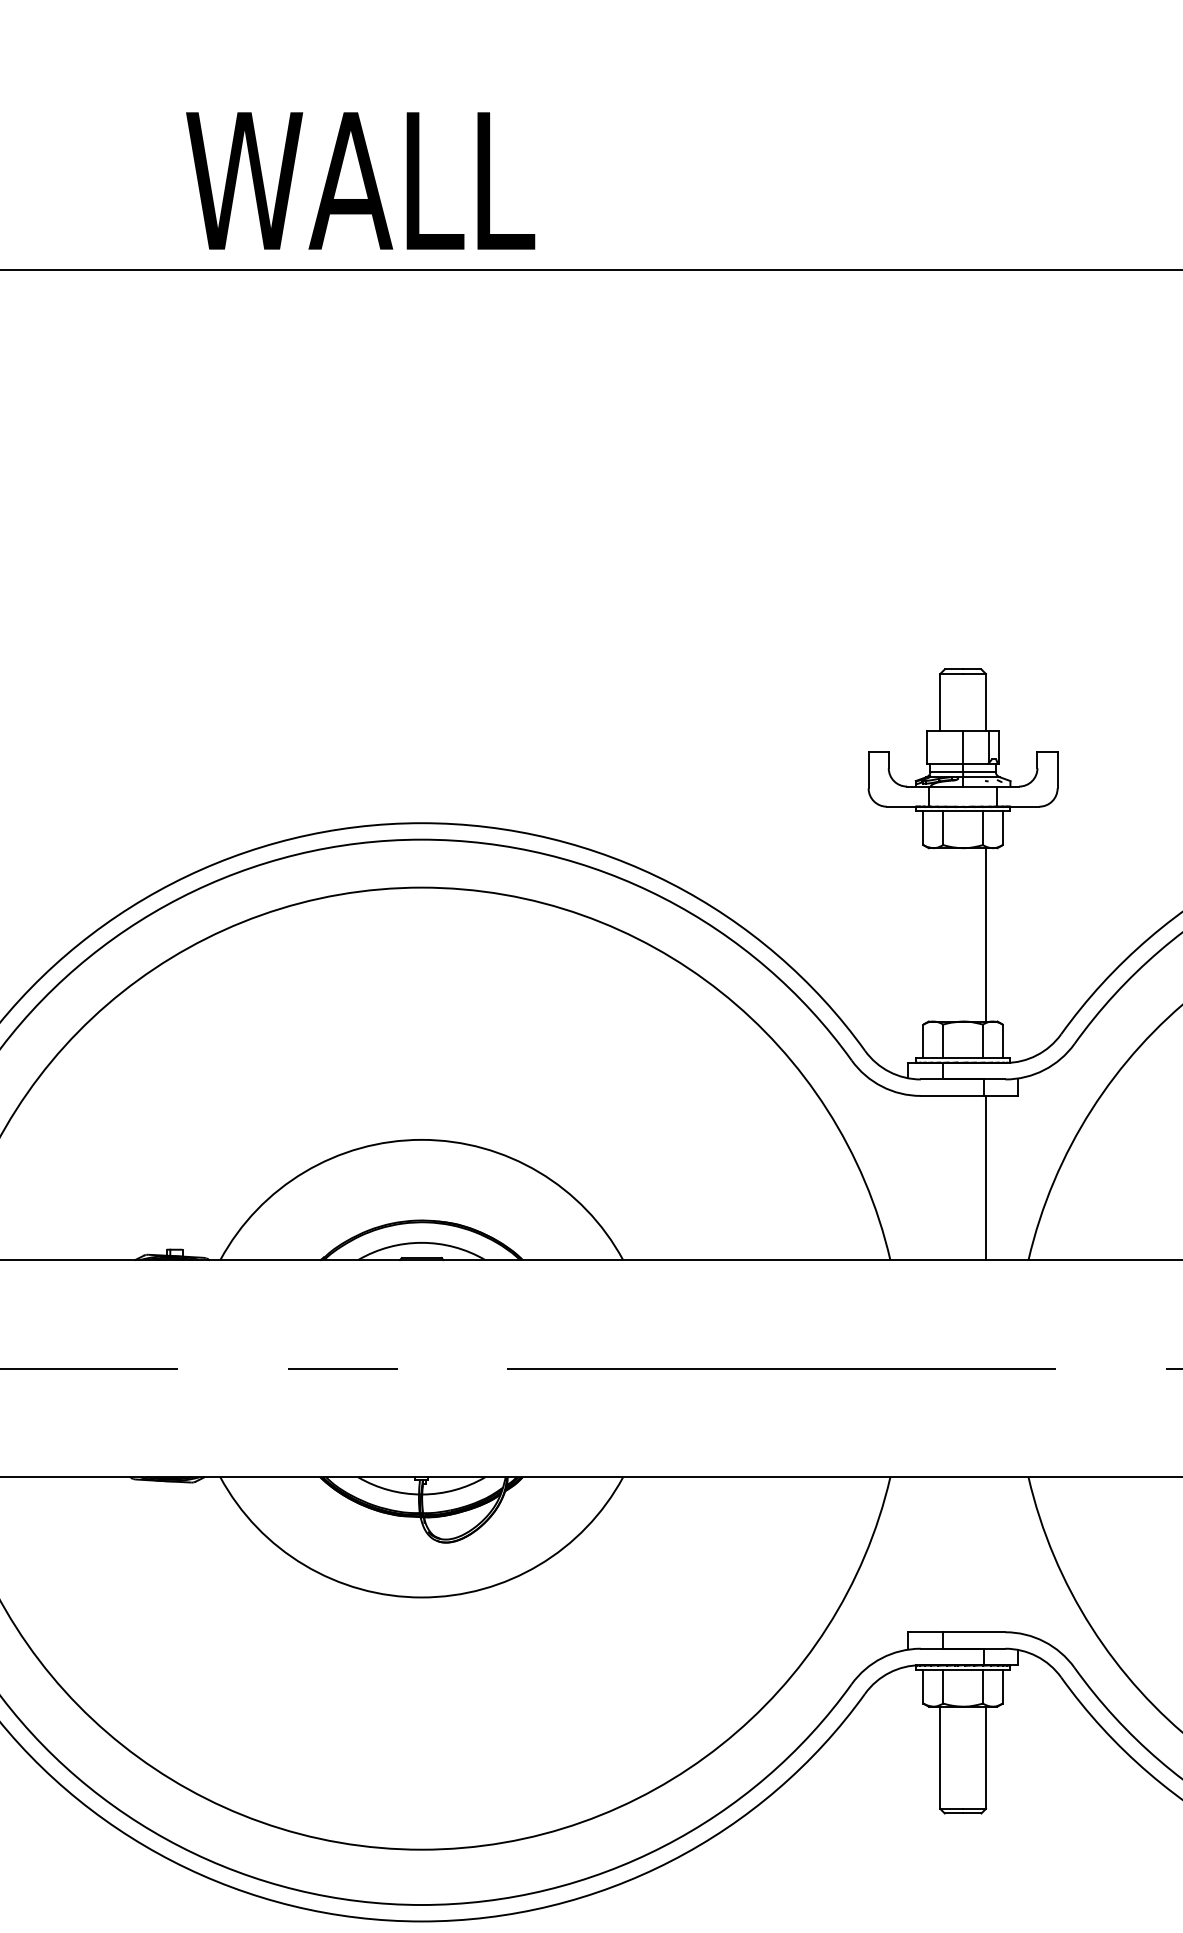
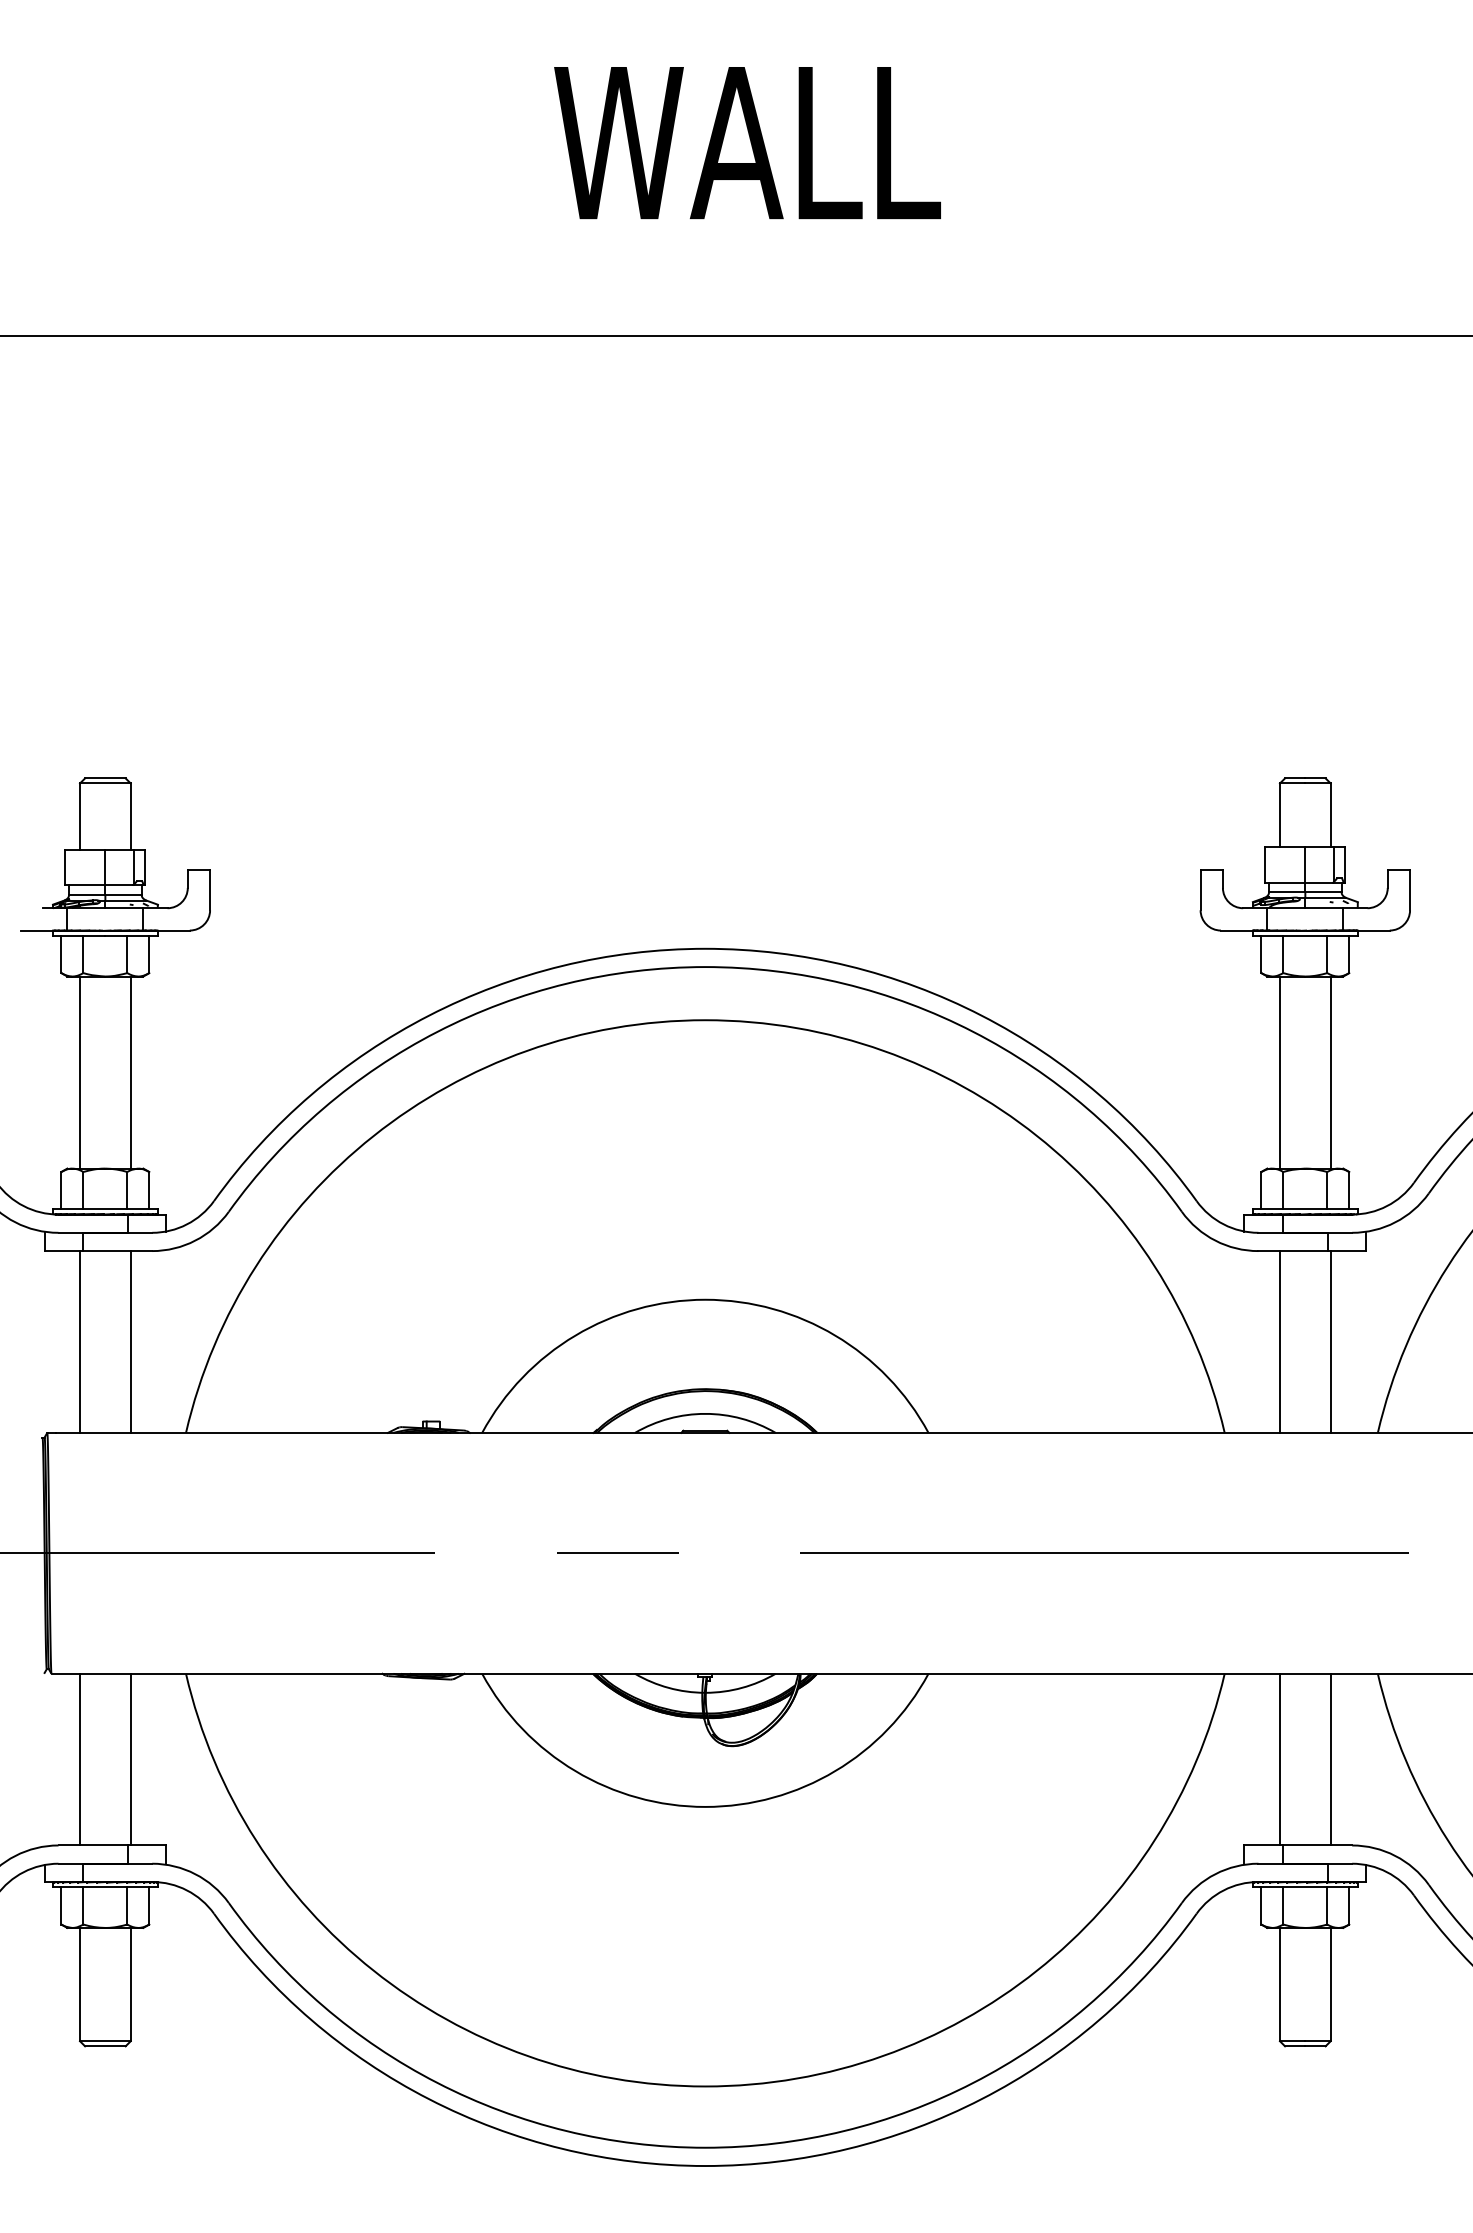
text: (360, 181) -> (747, 143), moved
line: (939, 934) -> (1279, 1072), added
line: (939, 1177) -> (1279, 1341), added
line: (939, 1554) -> (1279, 1759), added
line: (985, 1554) -> (1330, 1759), added

